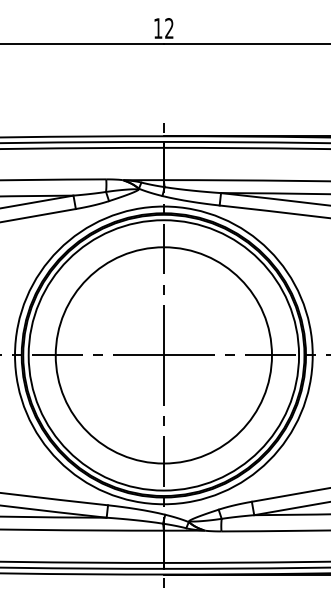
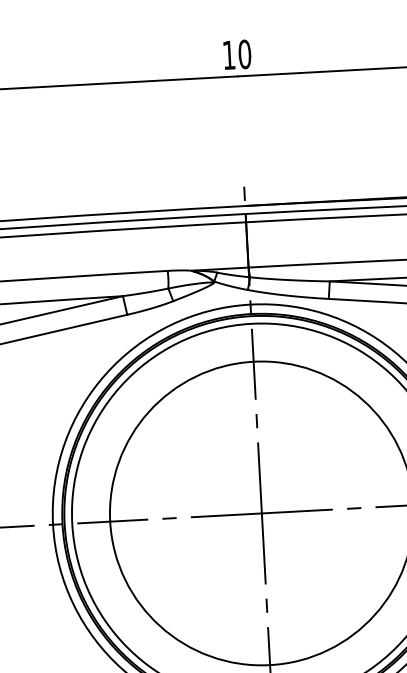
text: (169, 28) -> (244, 54), 12 -> 10

